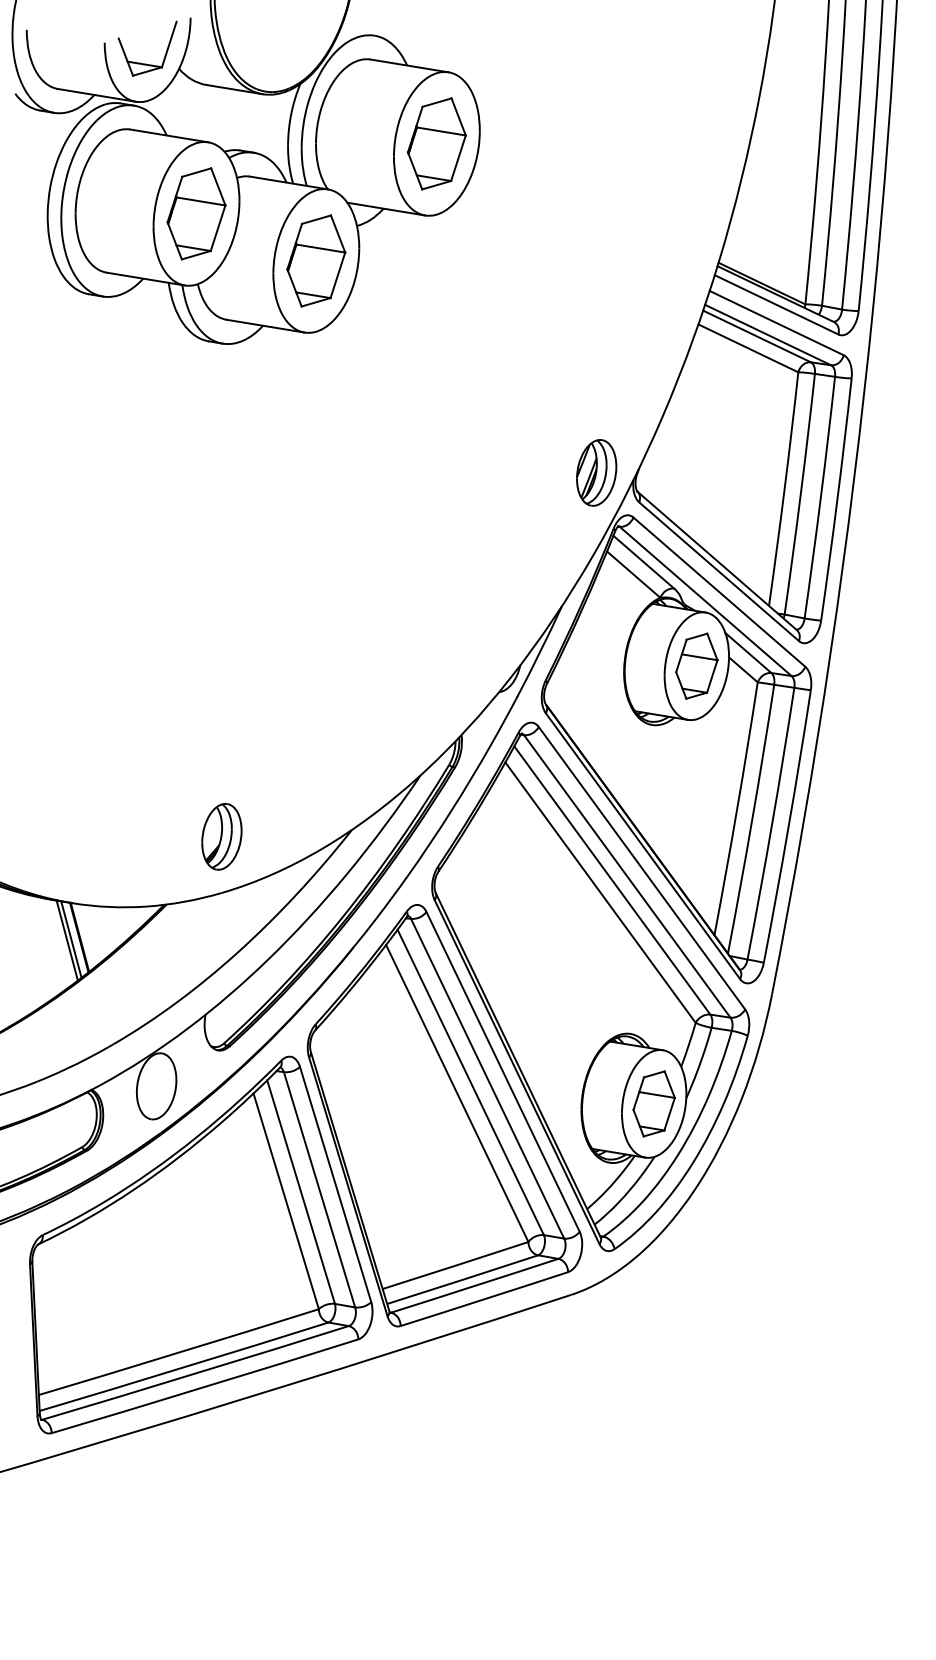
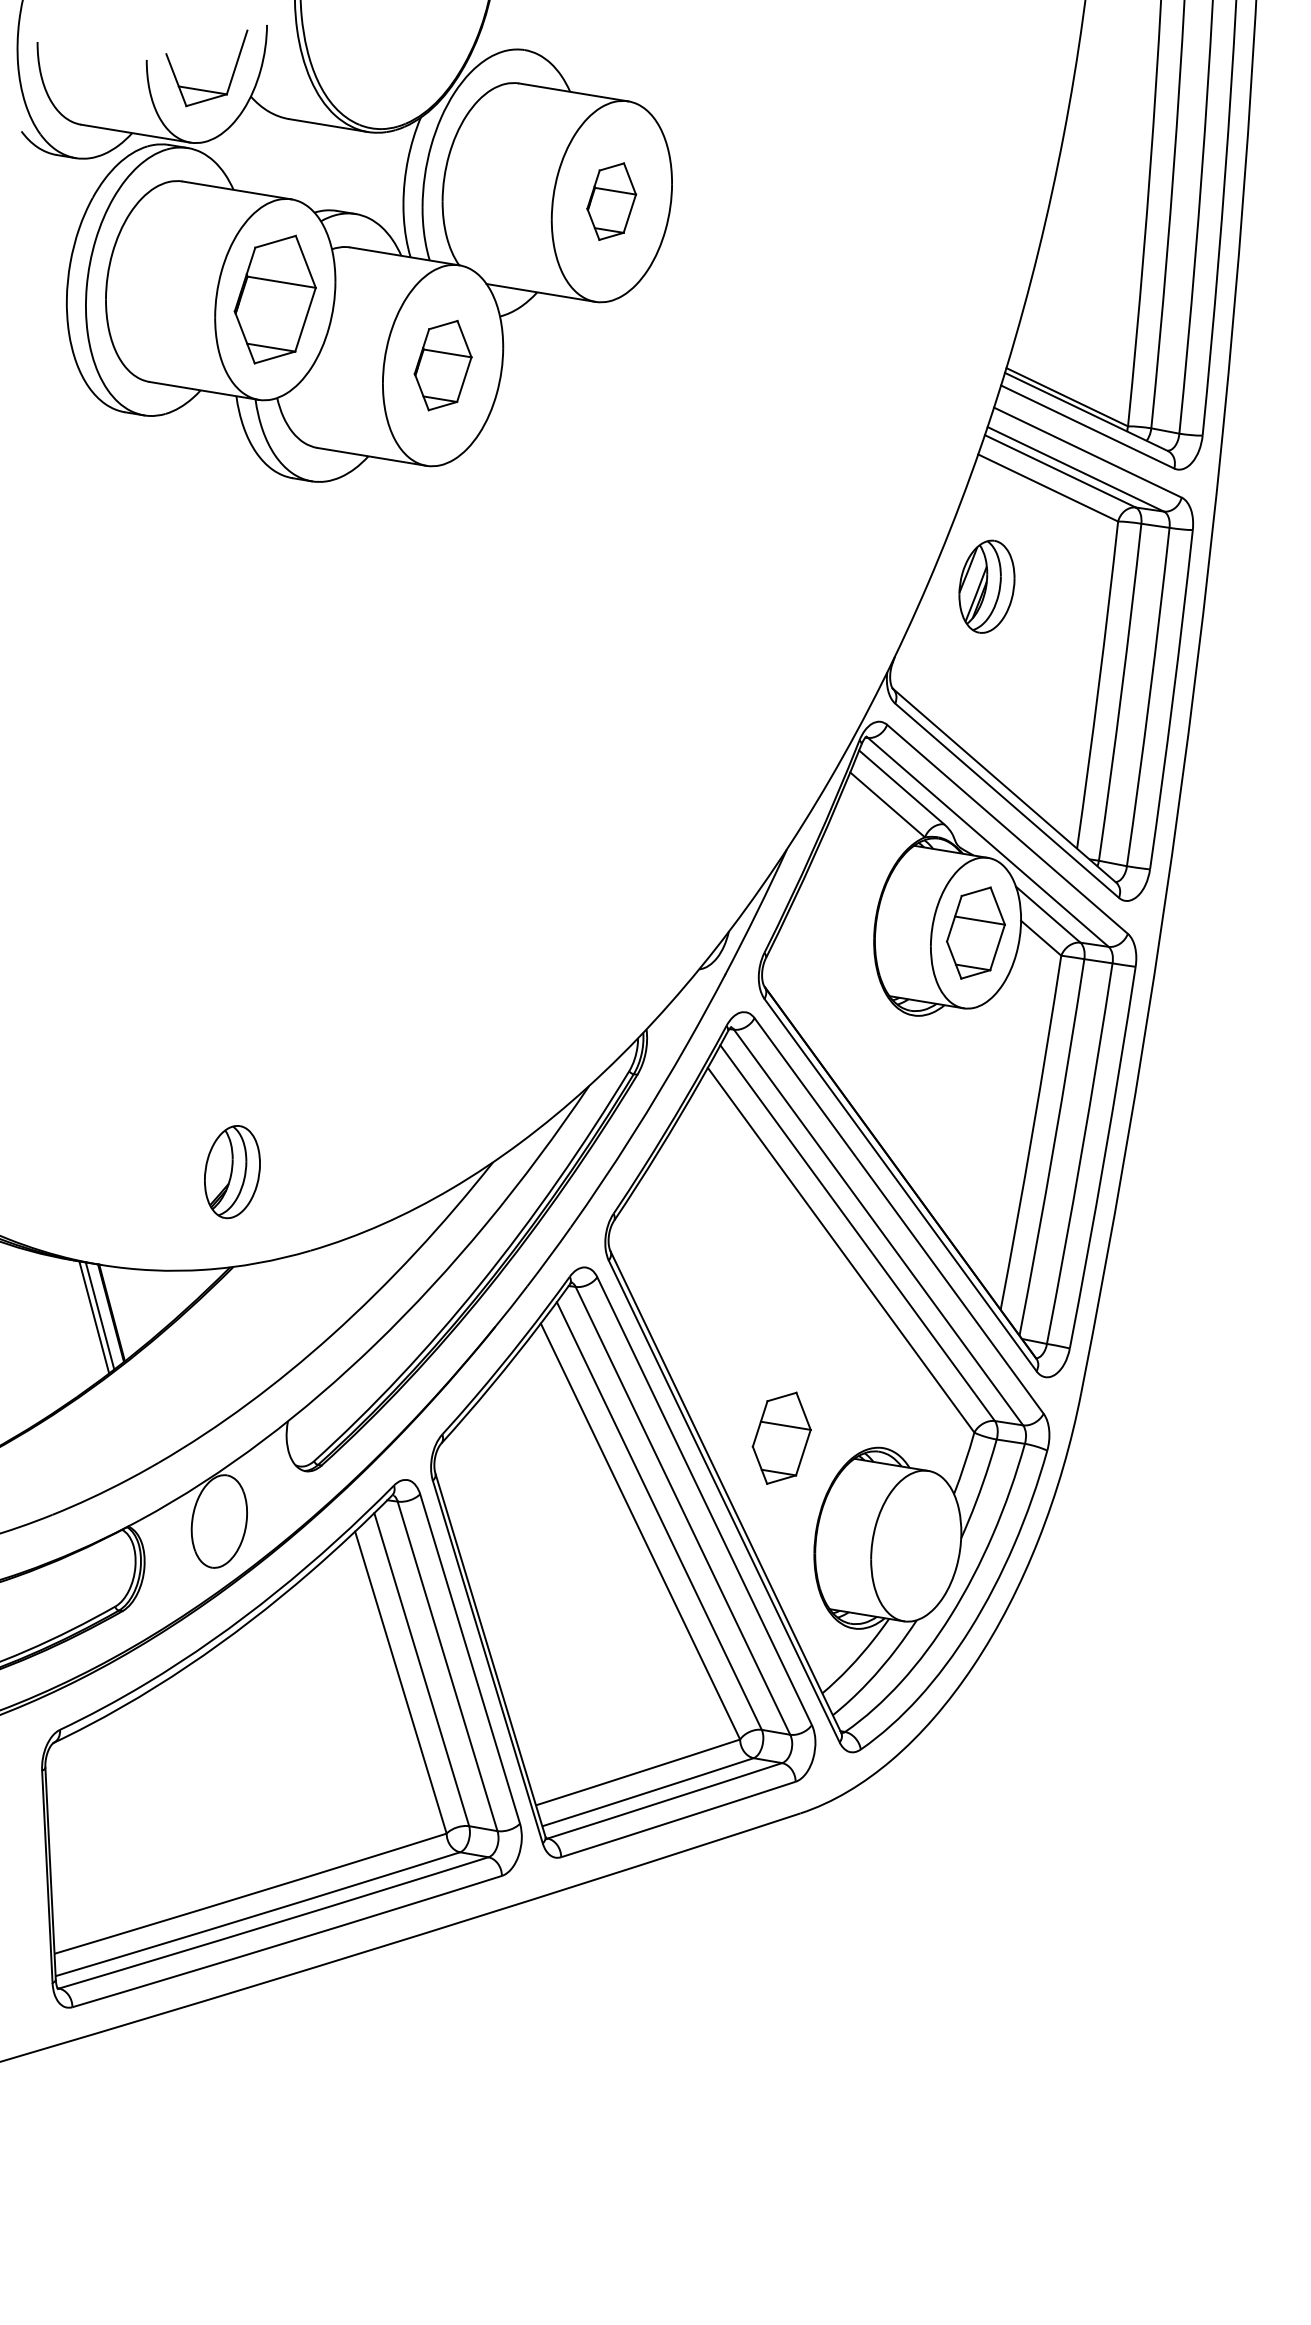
part: (436, 143) -> (611, 201), size x0.6
part: (316, 260) -> (443, 364), size x0.7
part: (596, 472) -> (986, 586), moved
part: (221, 836) -> (231, 1171), moved
part: (653, 1103) -> (780, 1437), moved

